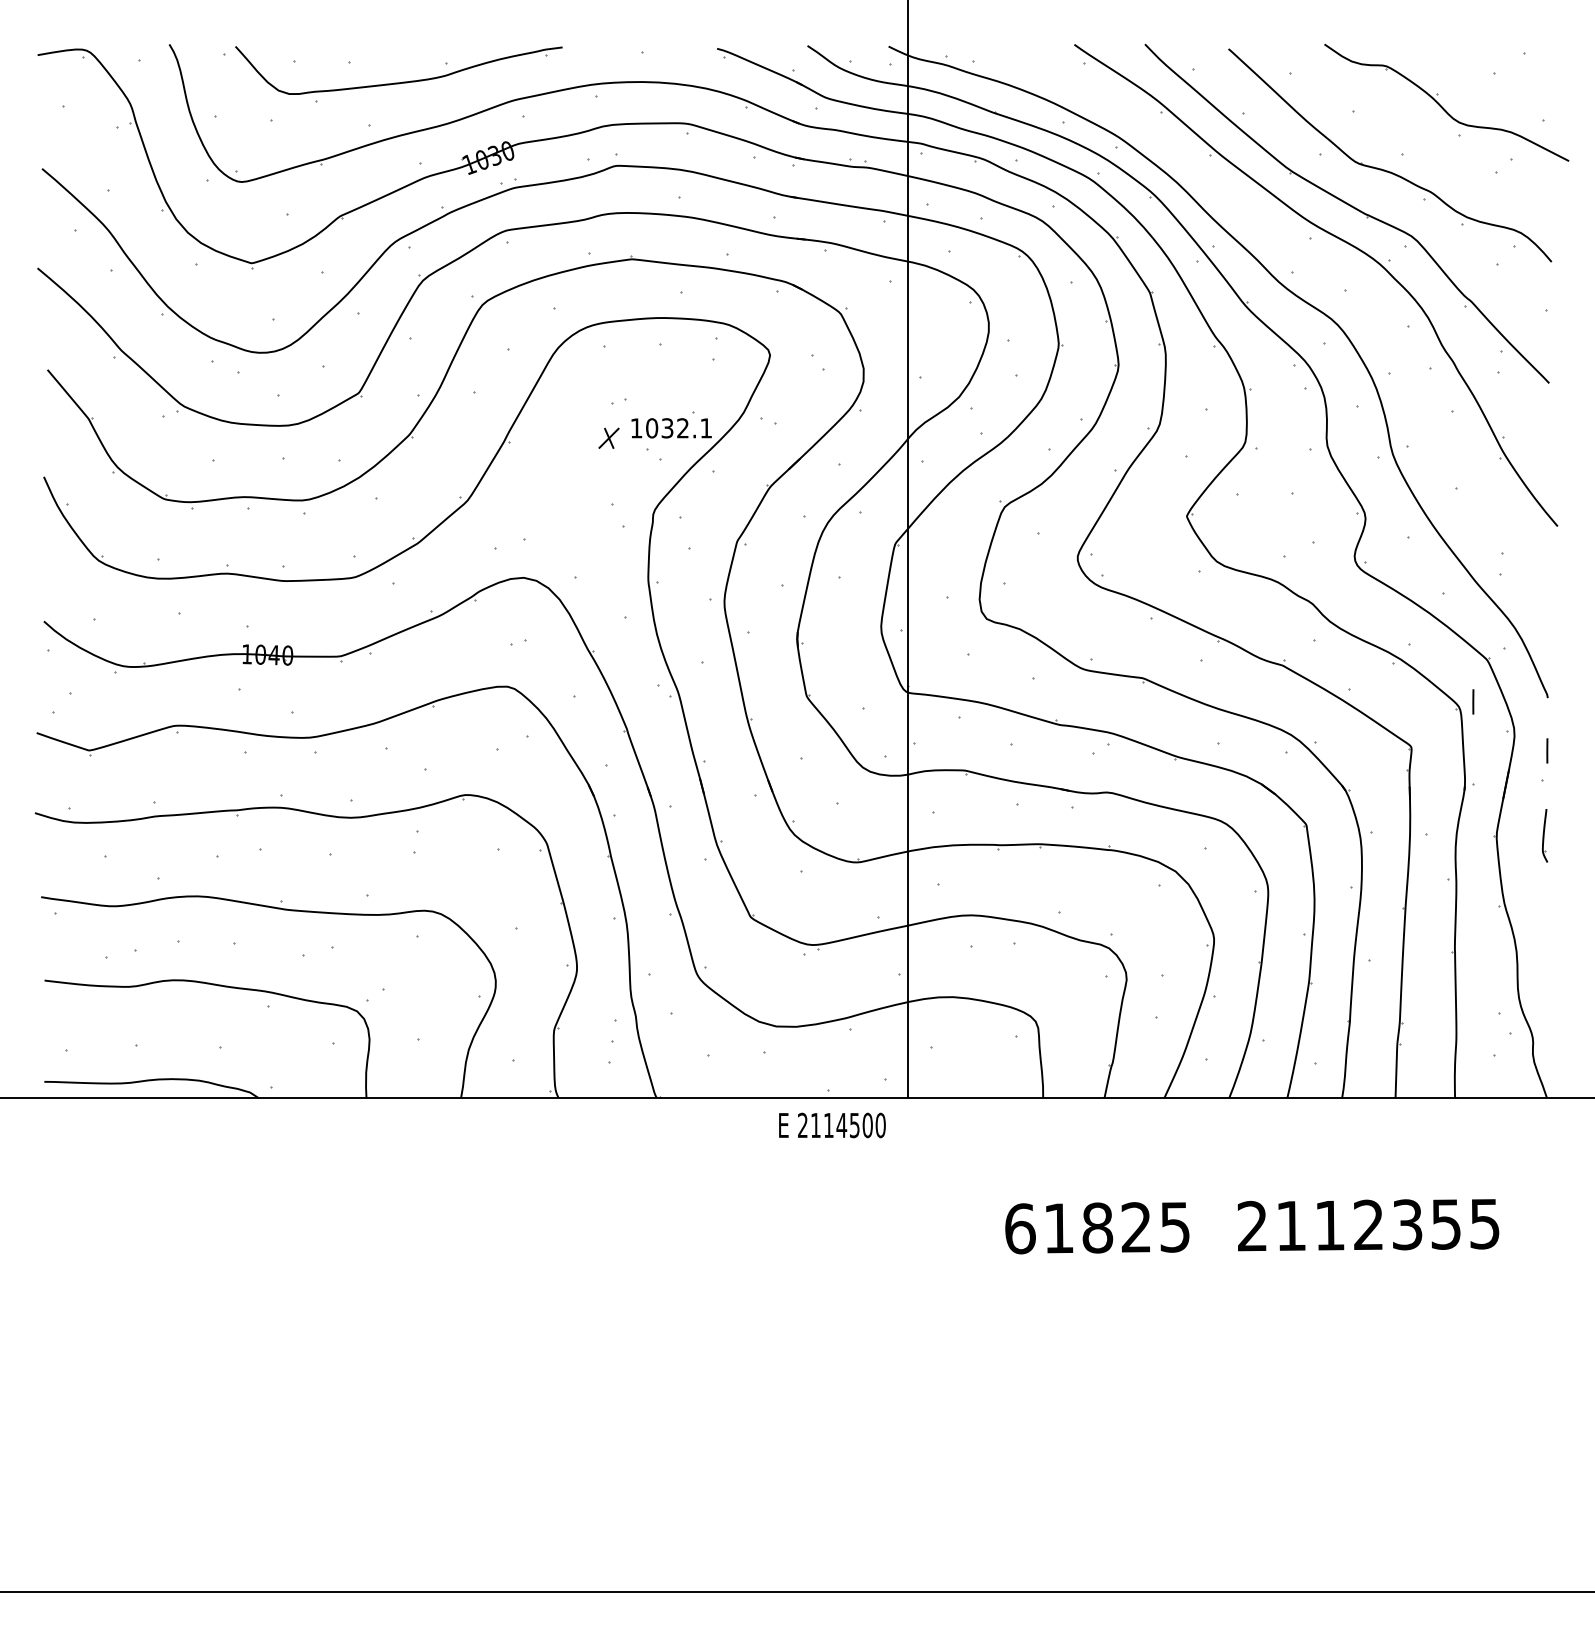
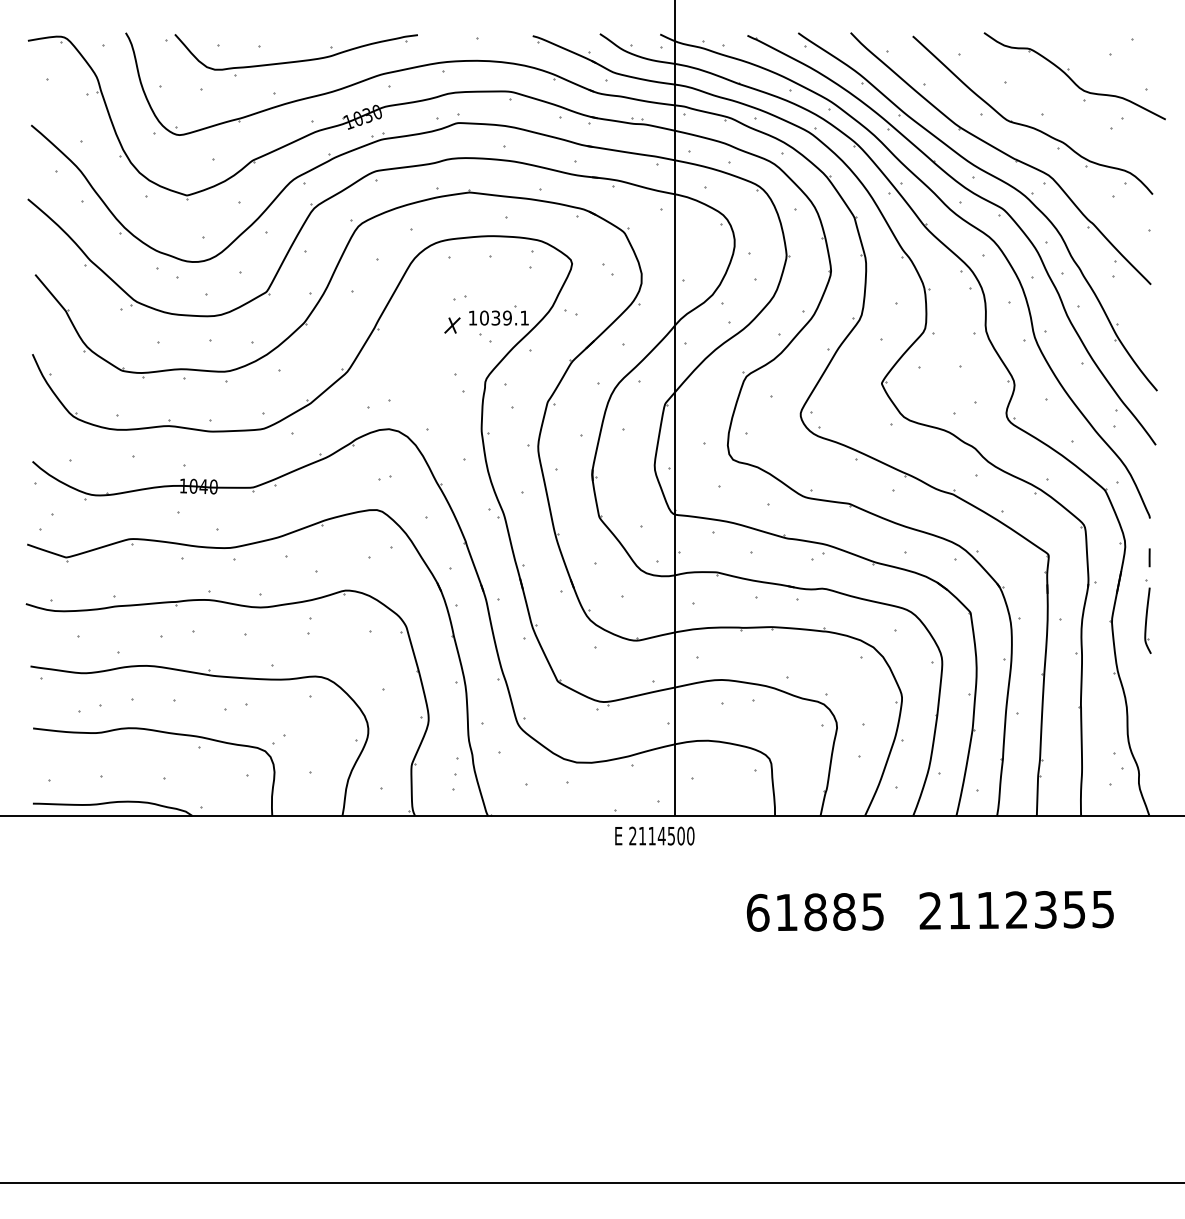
part: (1313, 263) -> (975, 195), added
text: (683, 428) -> (507, 318), 1032.1 -> 1039.1
line: (1473, 701) -> (1094, 521), removed
part: (1544, 835) -> (1147, 620), size x1.67
text: (832, 1125) -> (654, 836), moved
text: (1136, 1227) -> (844, 911), 61825 -> 61885

